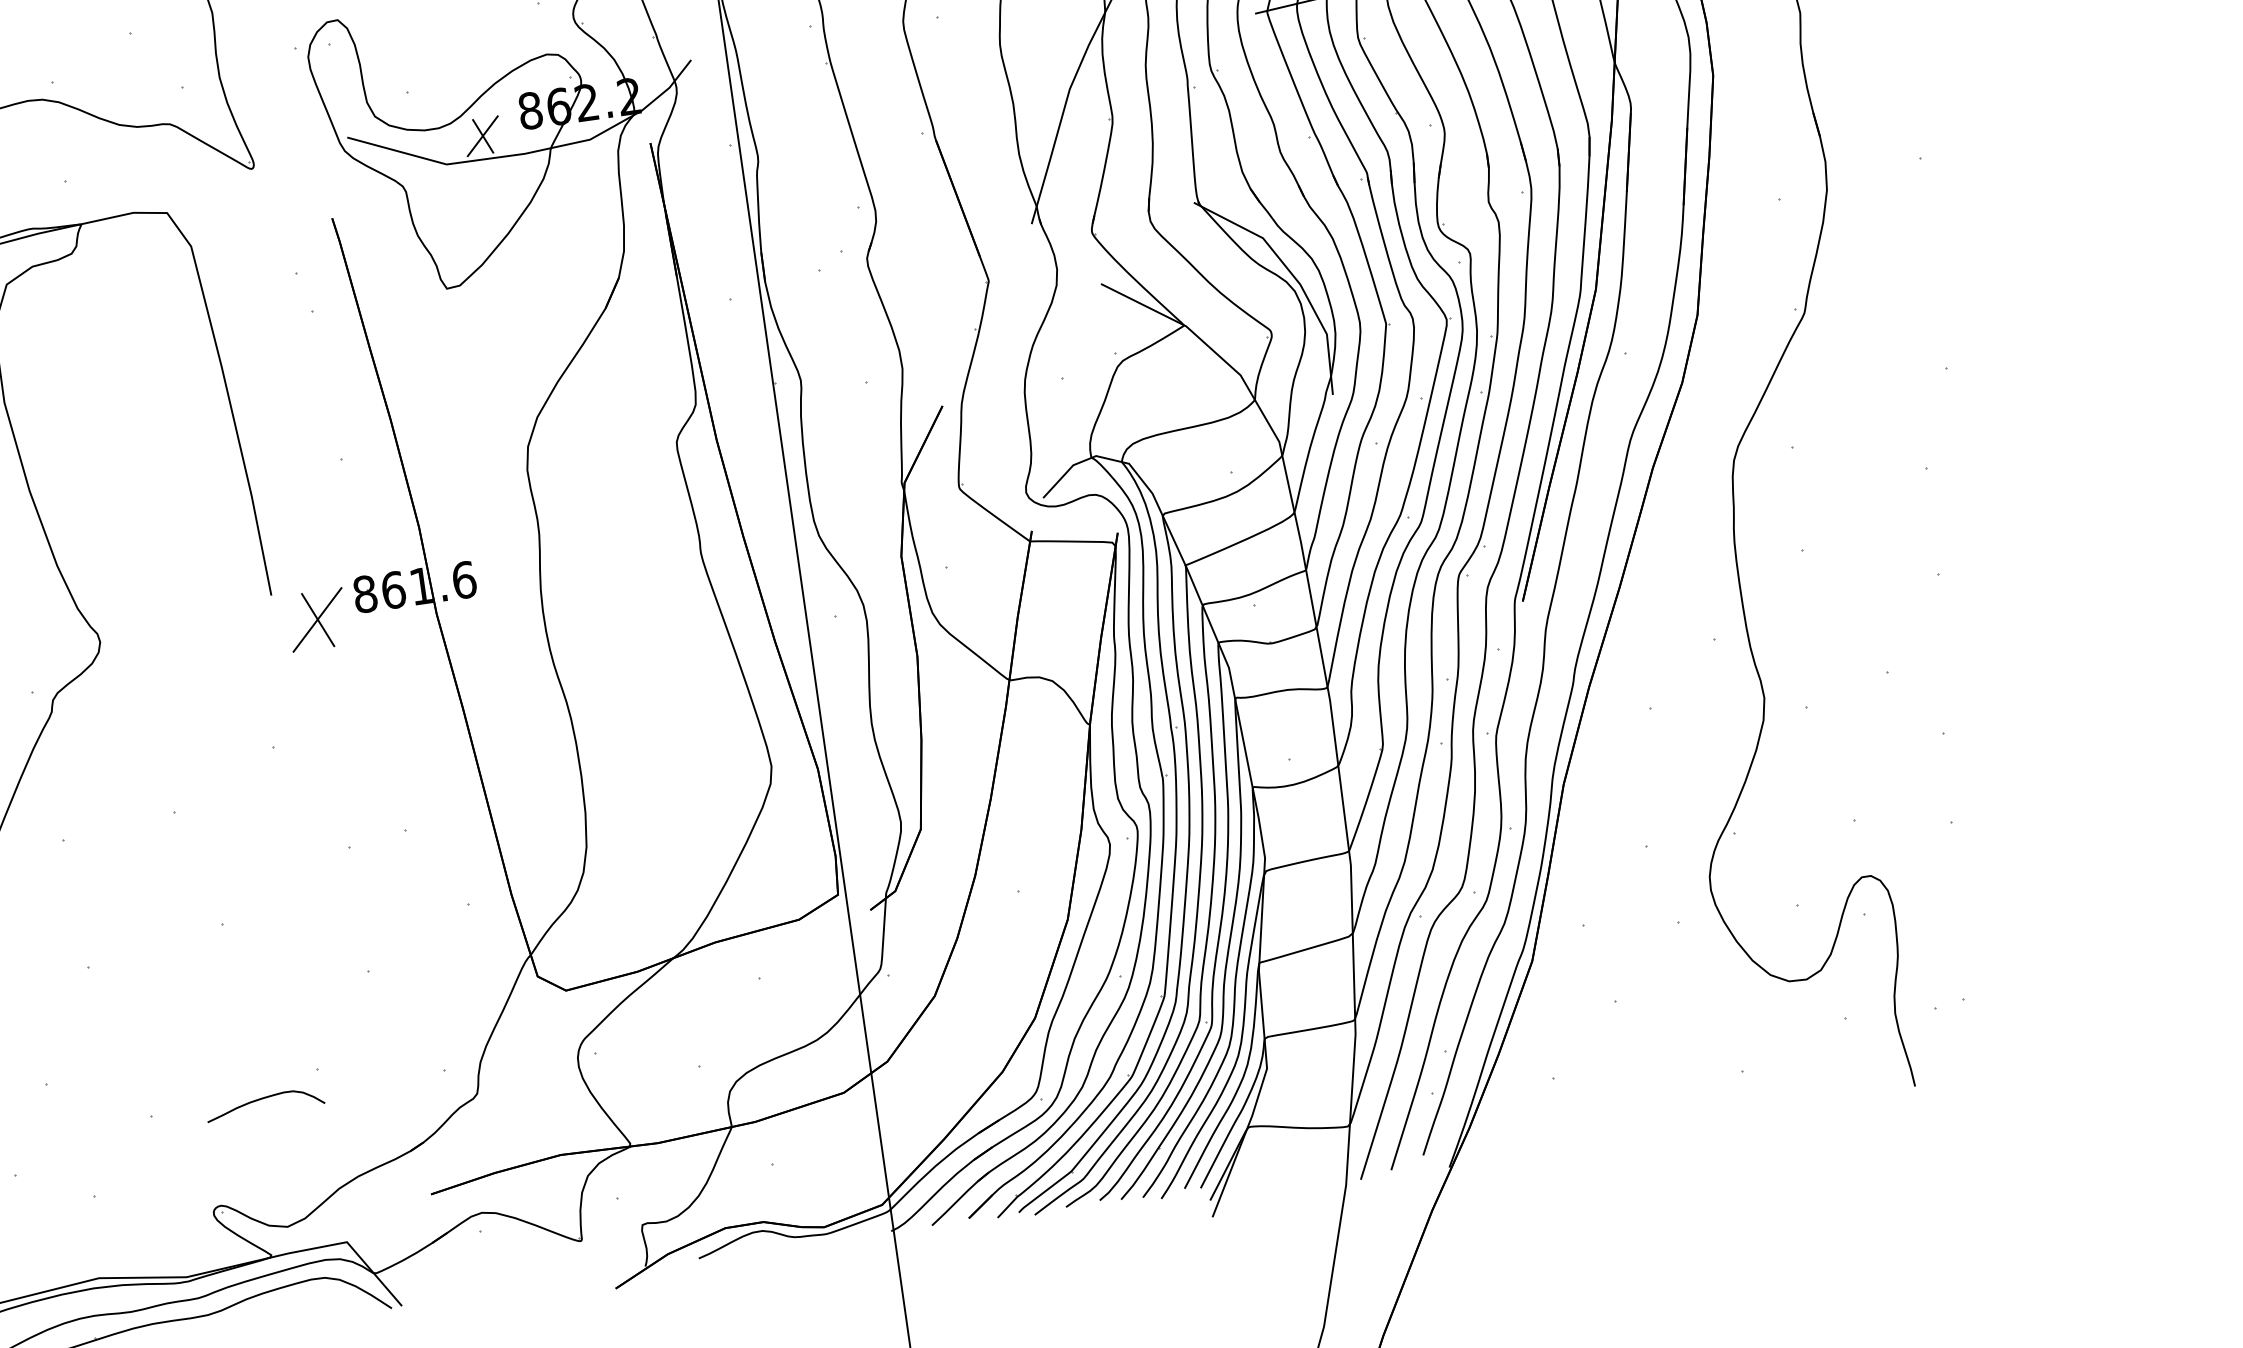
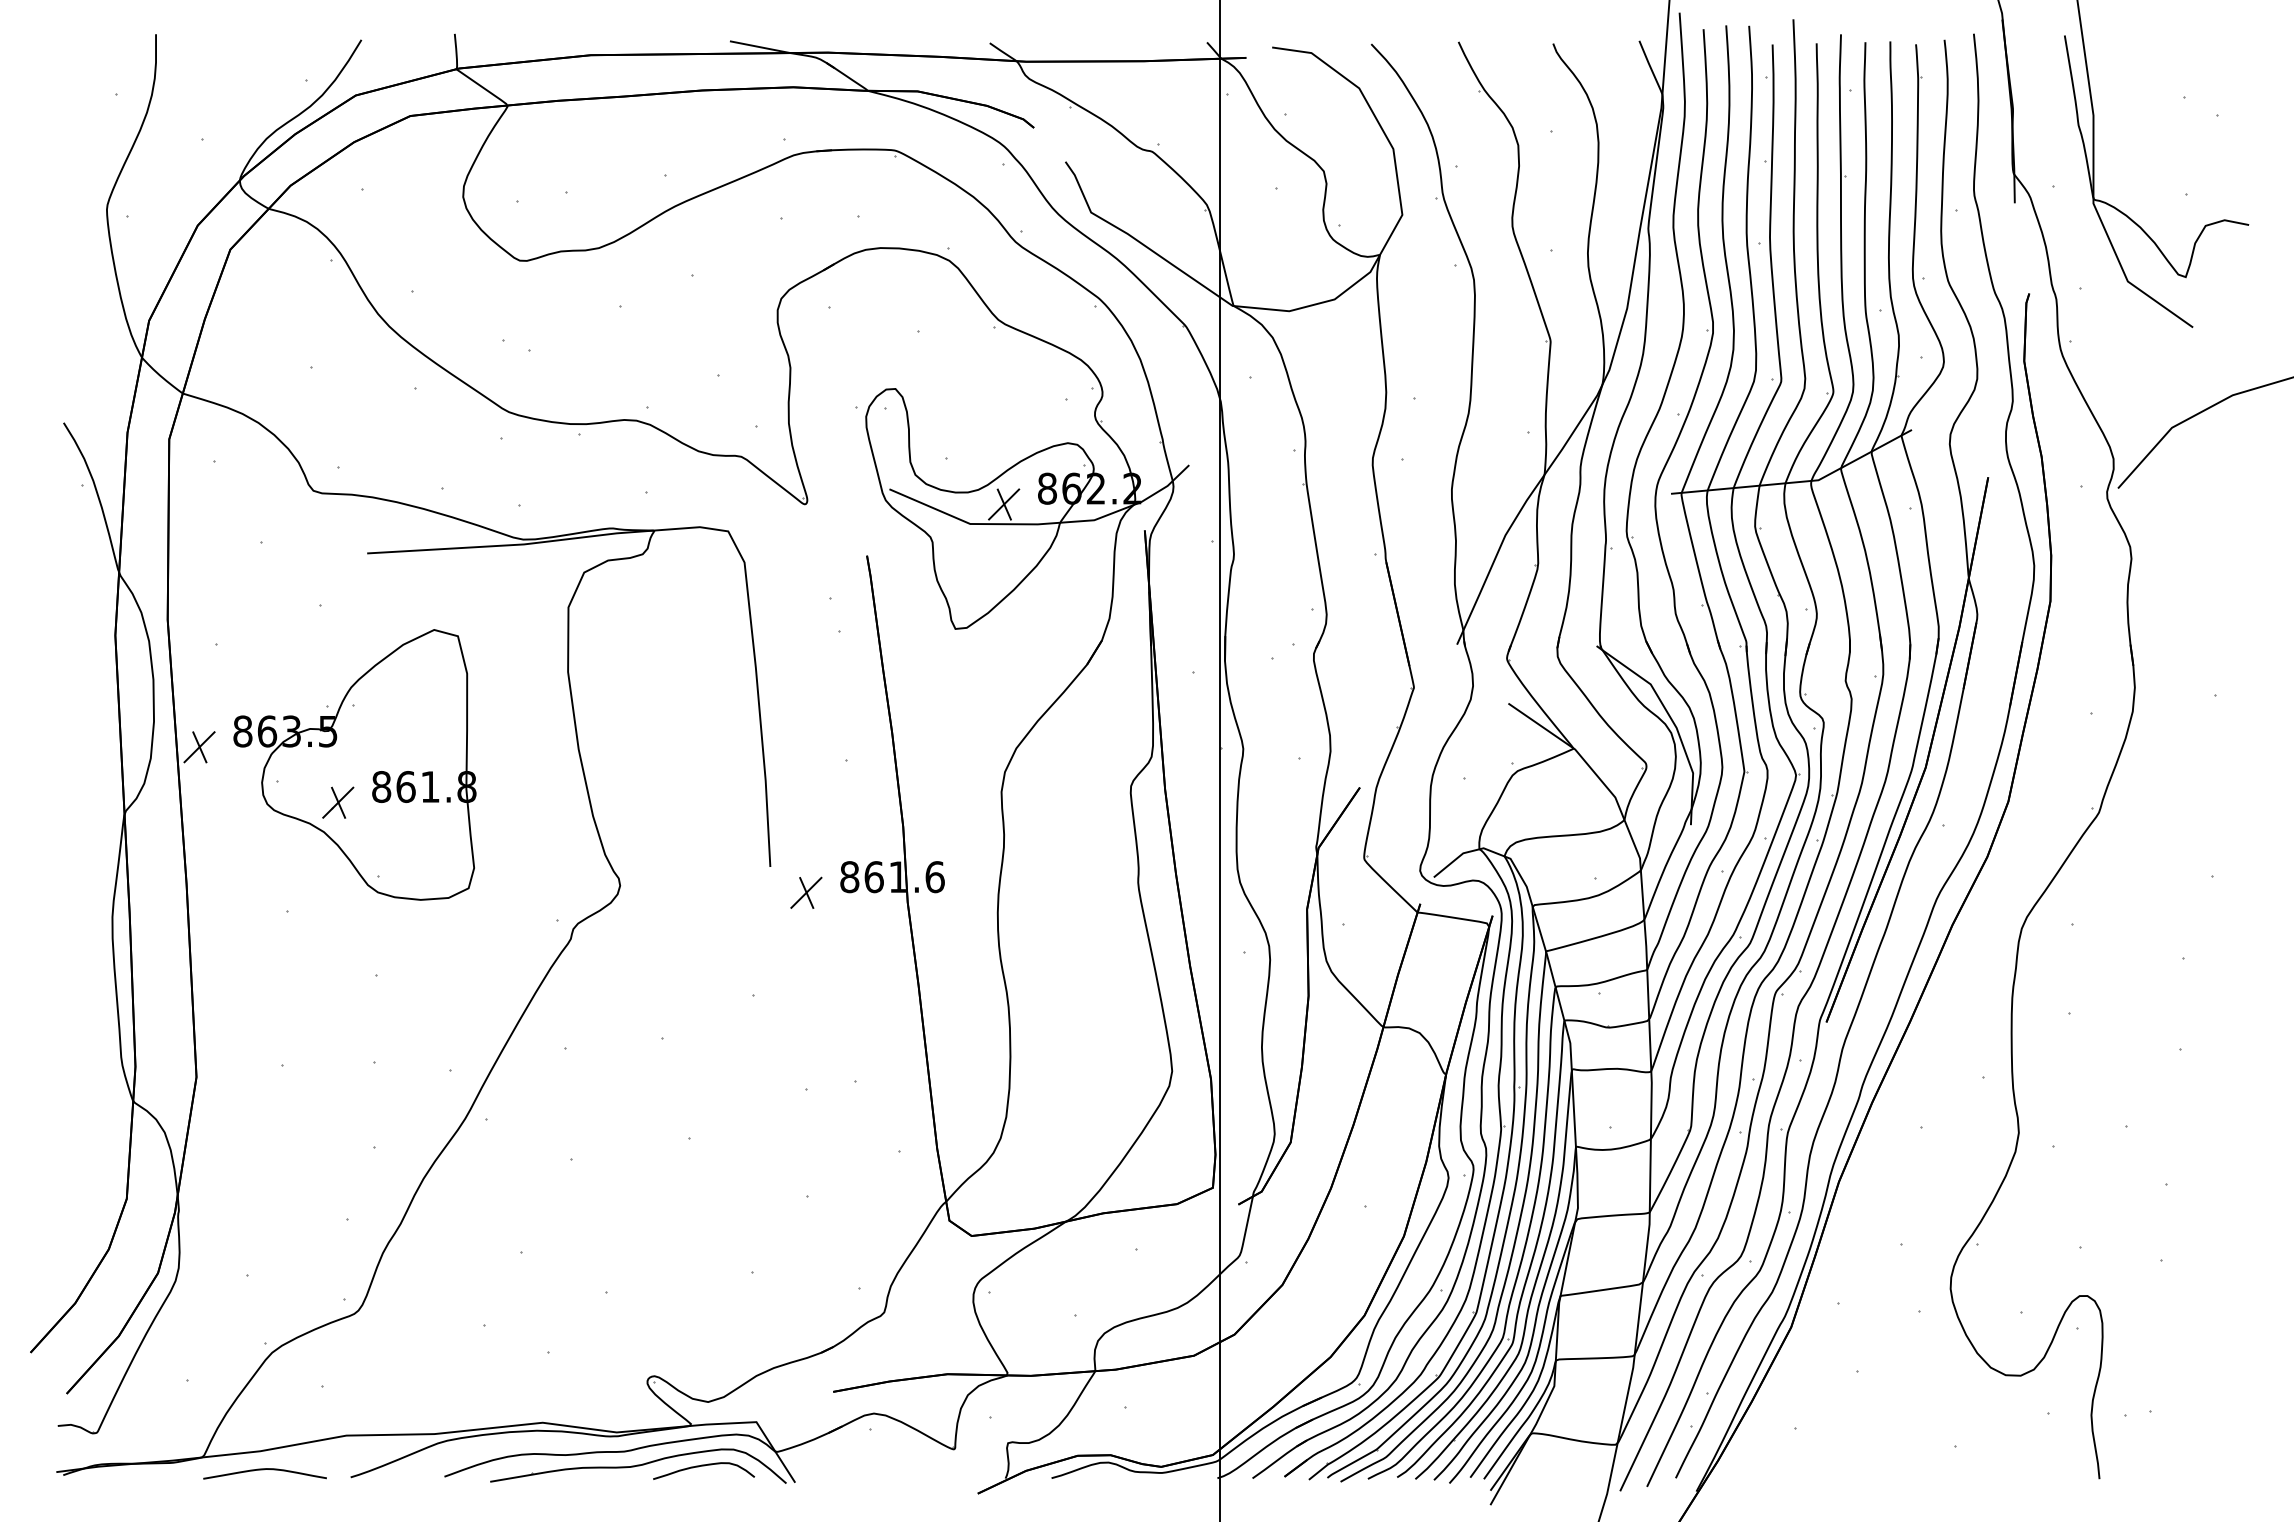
part: (317, 619) -> (806, 892), size x0.62
curve: (263, 1099) -> (703, 1466), moved

